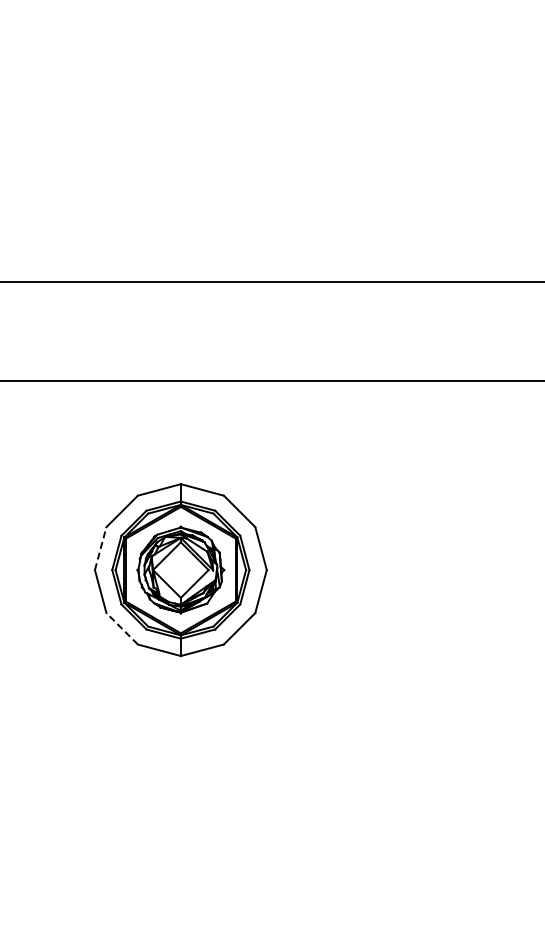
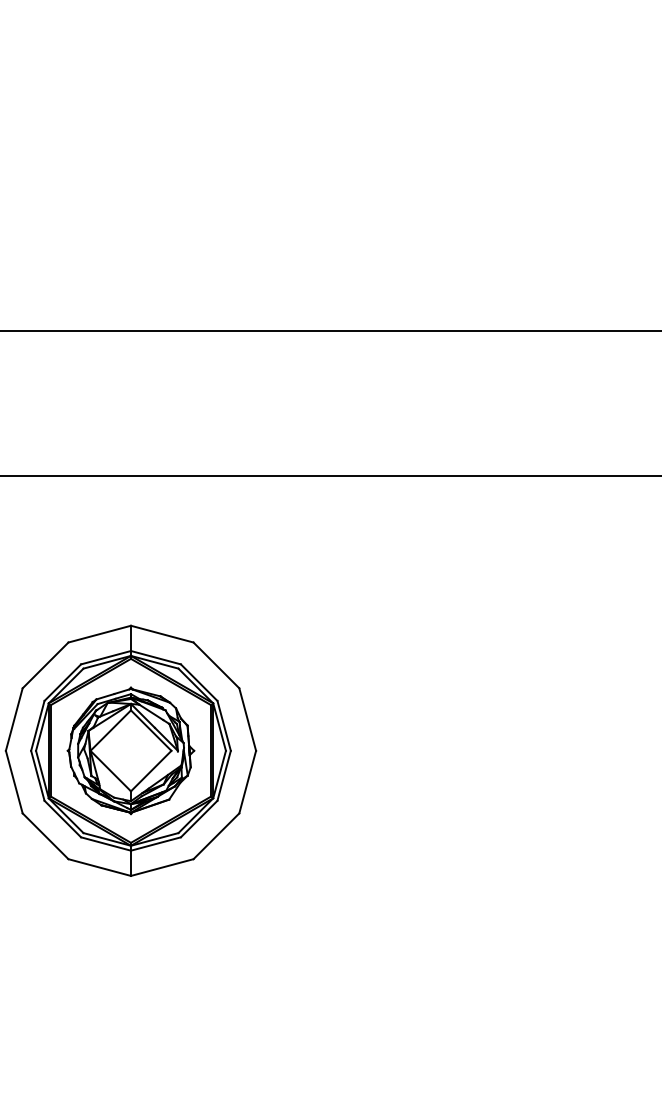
line: (100, 548) -> (13, 719), dashed -> solid
line: (121, 628) -> (44, 835), dashed -> solid

